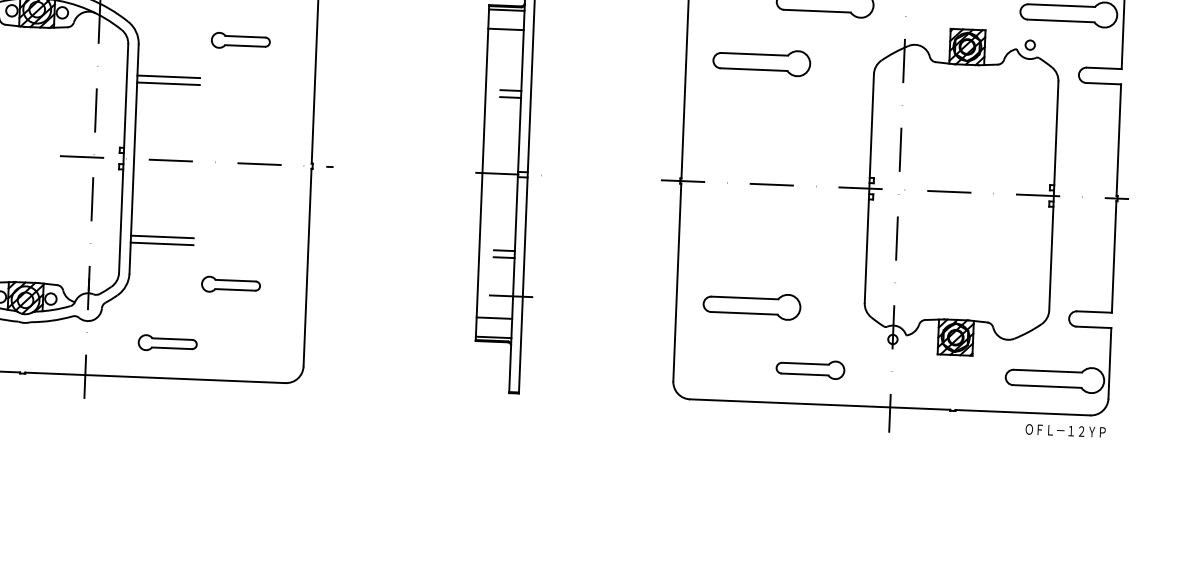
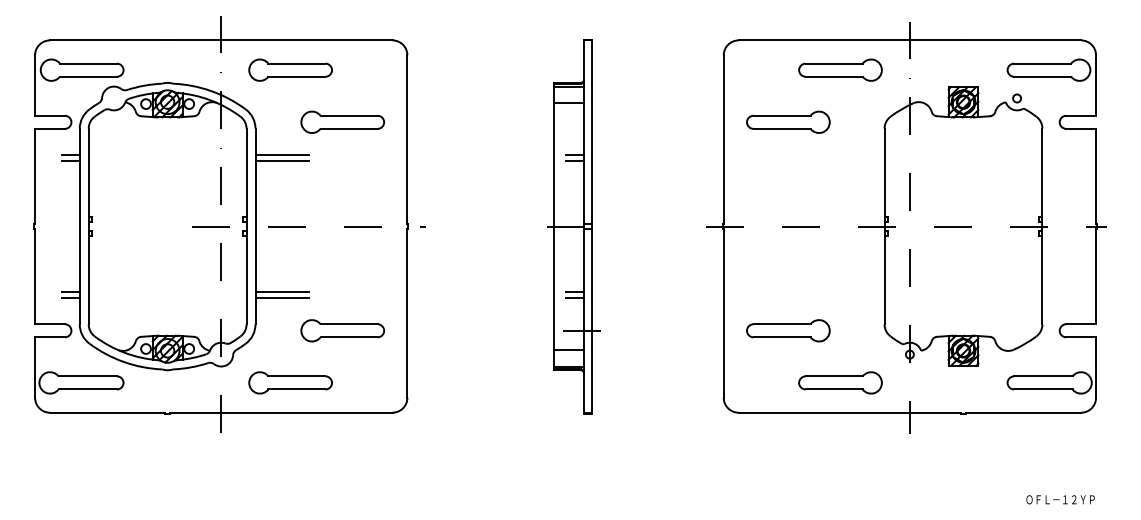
part: (240, 40) -> (342, 121), size x1.67
part: (230, 284) -> (342, 330), size x1.67
part: (167, 342) -> (290, 382), size x1.67
part: (810, 368) -> (840, 382), size x1.43
text: (1065, 430) -> (1060, 499), moved

